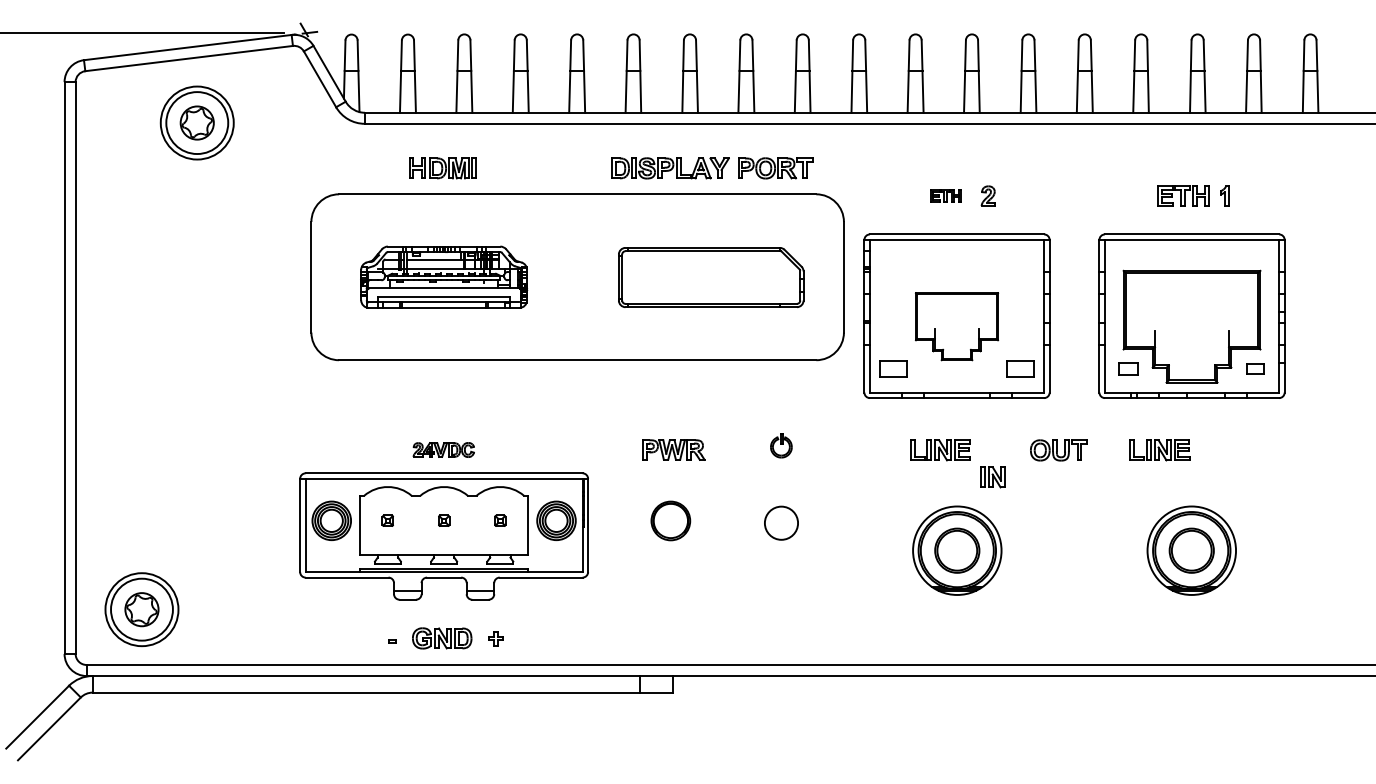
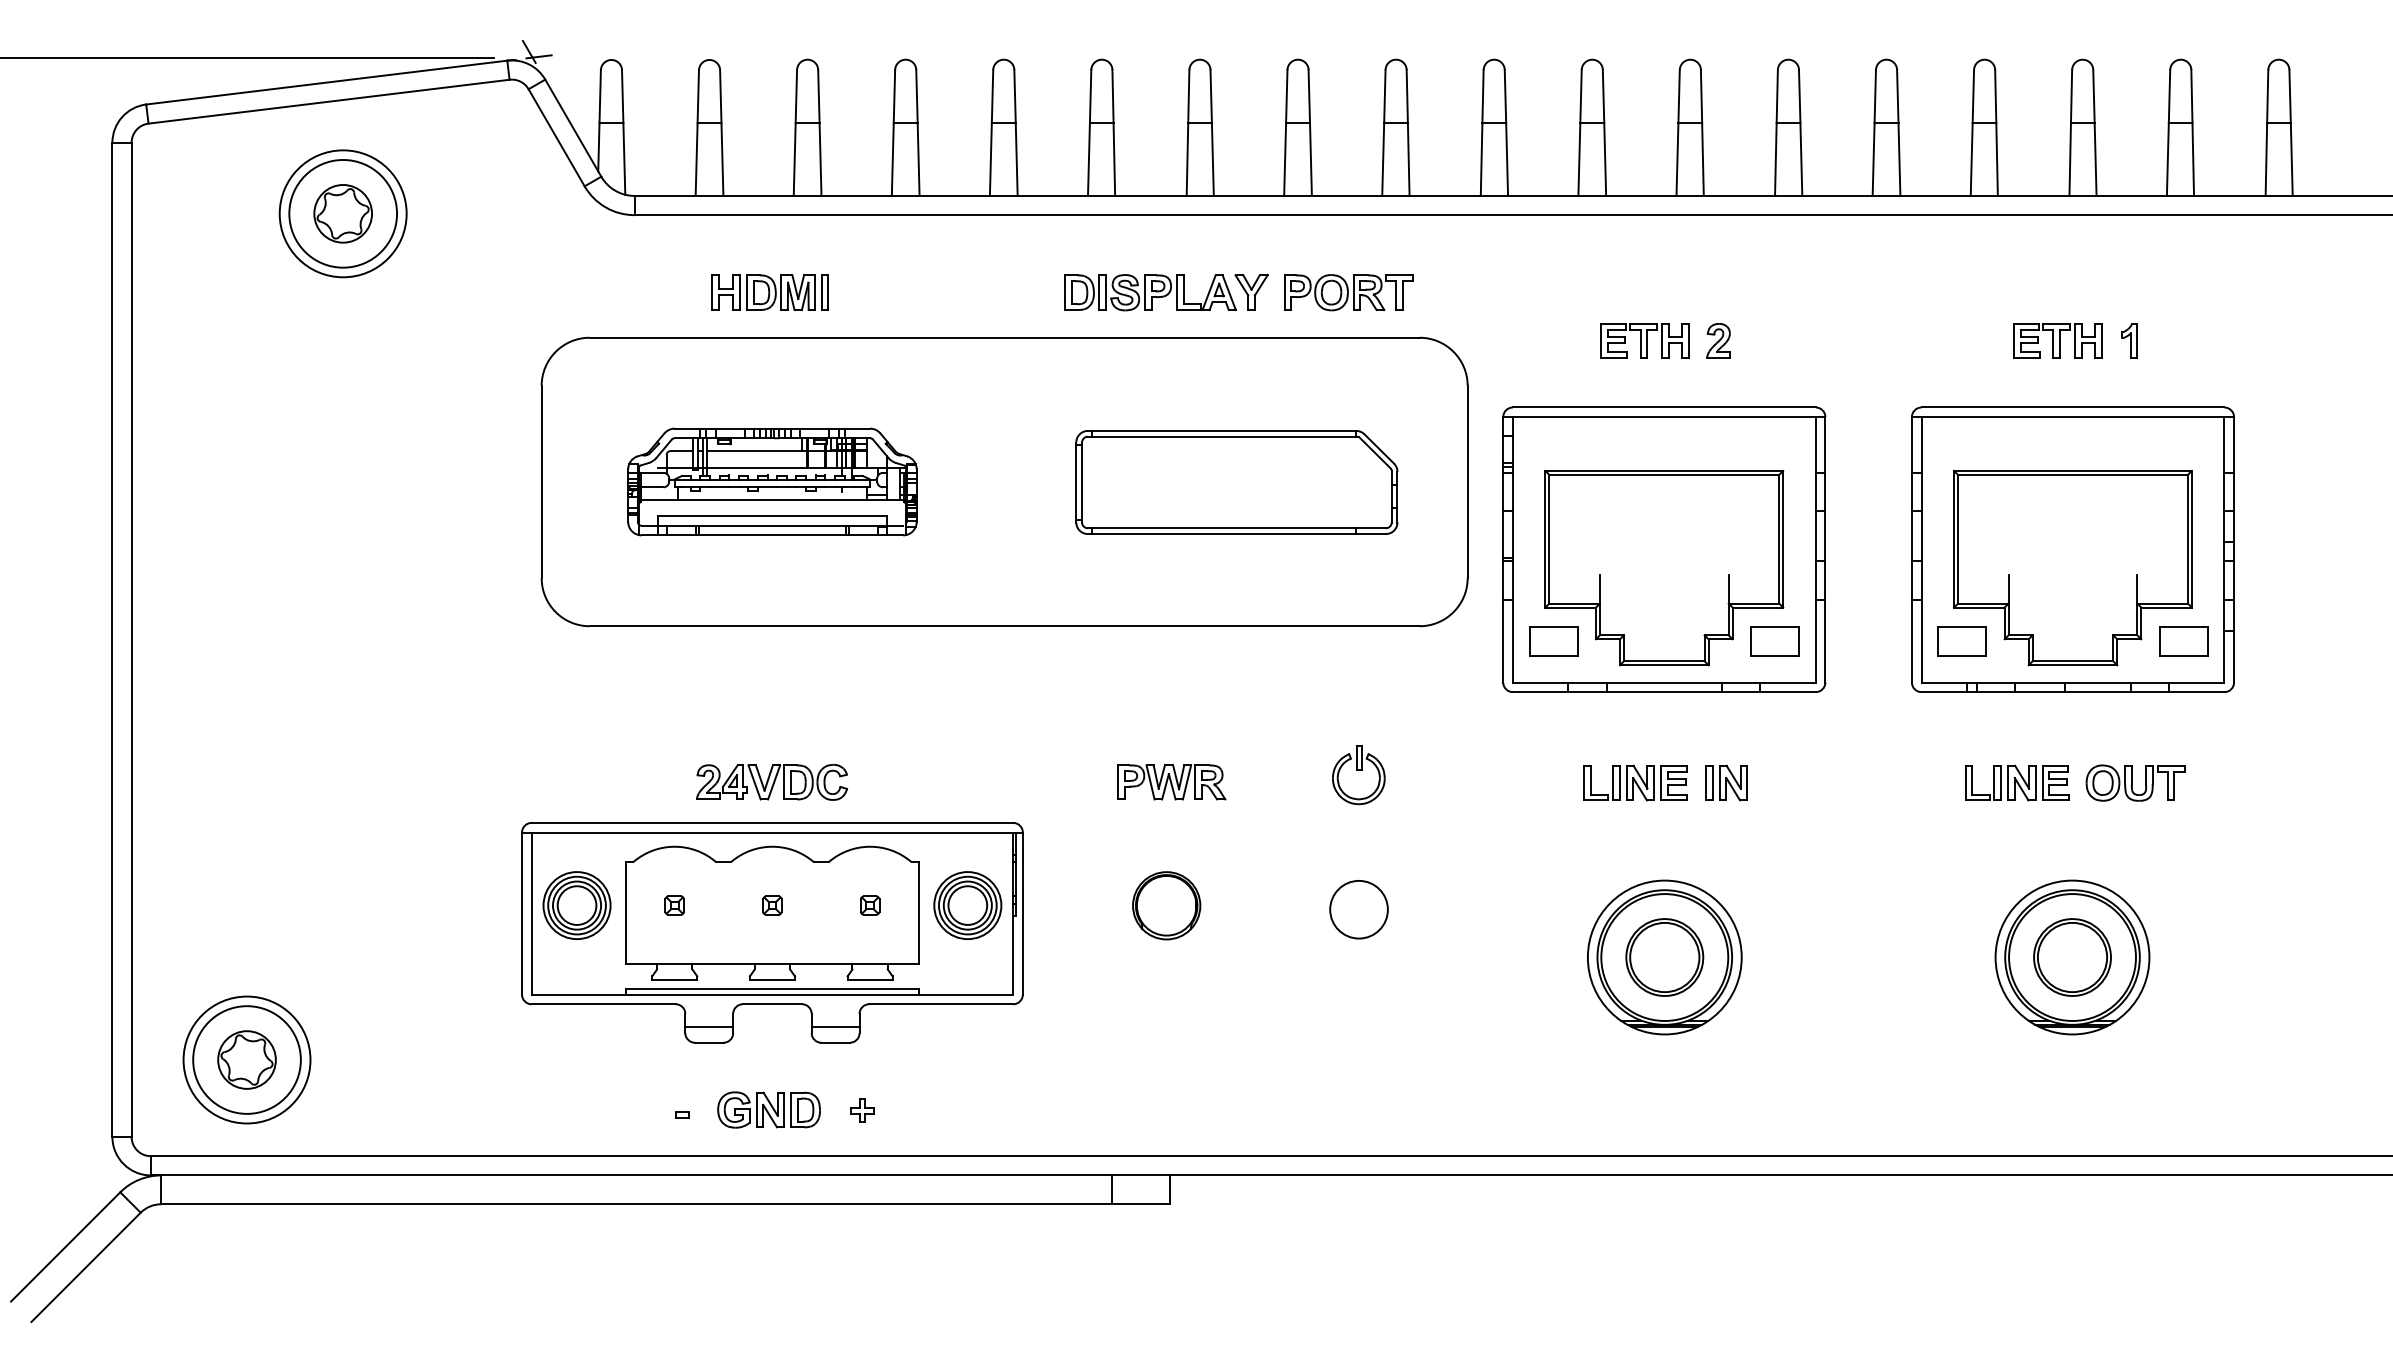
part: (945, 195) -> (1644, 339), size x1.67
part: (956, 326) -> (1663, 567), size x1.67
part: (1128, 368) -> (1962, 640), size x1.43
part: (1255, 368) -> (2183, 640), size x1.67
part: (781, 445) -> (1359, 774), size x1.43
part: (443, 449) -> (771, 781), size x1.43
part: (1058, 450) -> (2134, 783), moved
part: (992, 477) -> (1725, 783), moved

